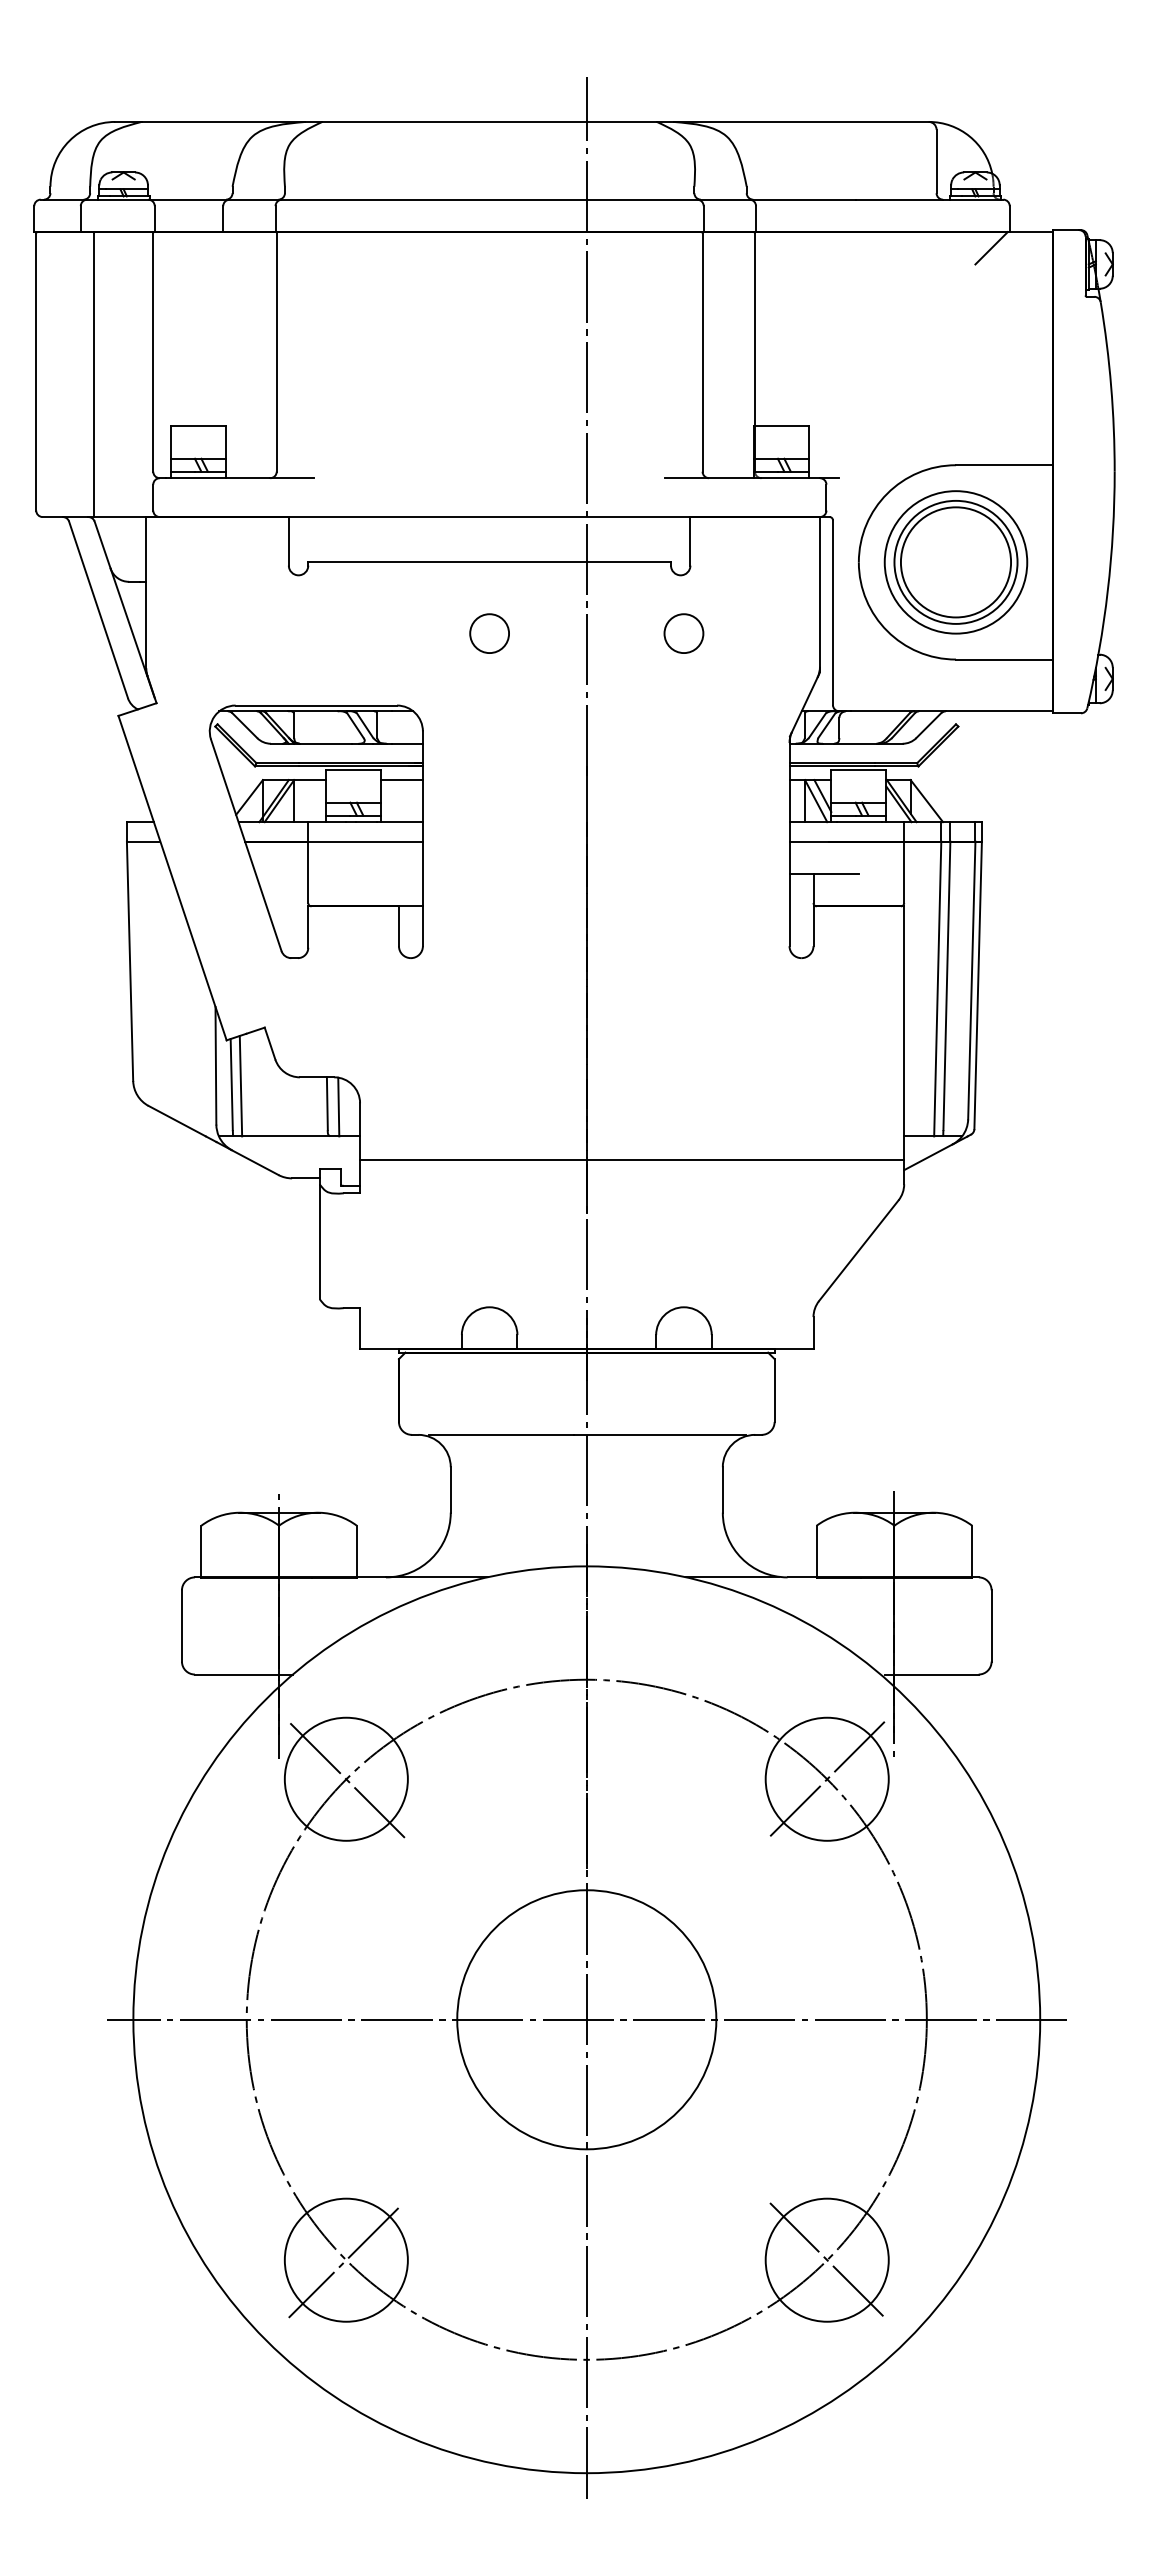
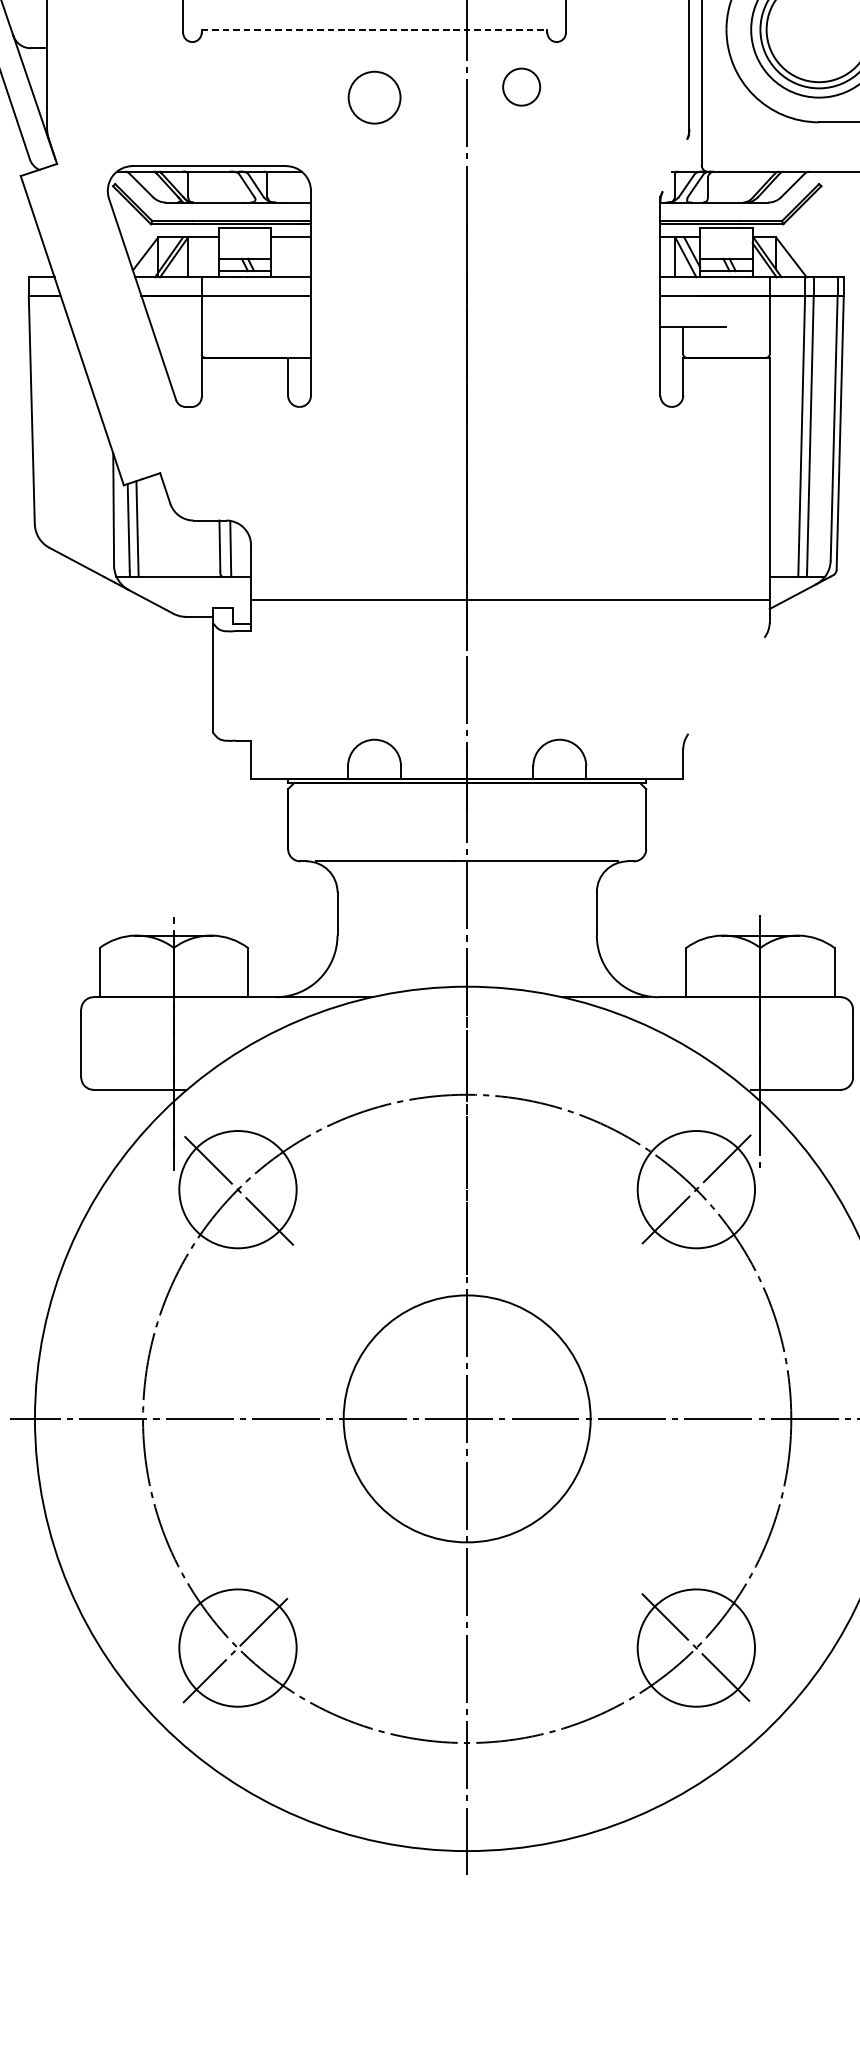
line: (490, 562) -> (375, 29), solid -> dashed
circle: (489, 633) -> (374, 97), size x1.4
circle: (683, 633) -> (521, 87), moved
line: (804, 704) -> (674, 165), removed
line: (858, 1250) -> (726, 685), removed

